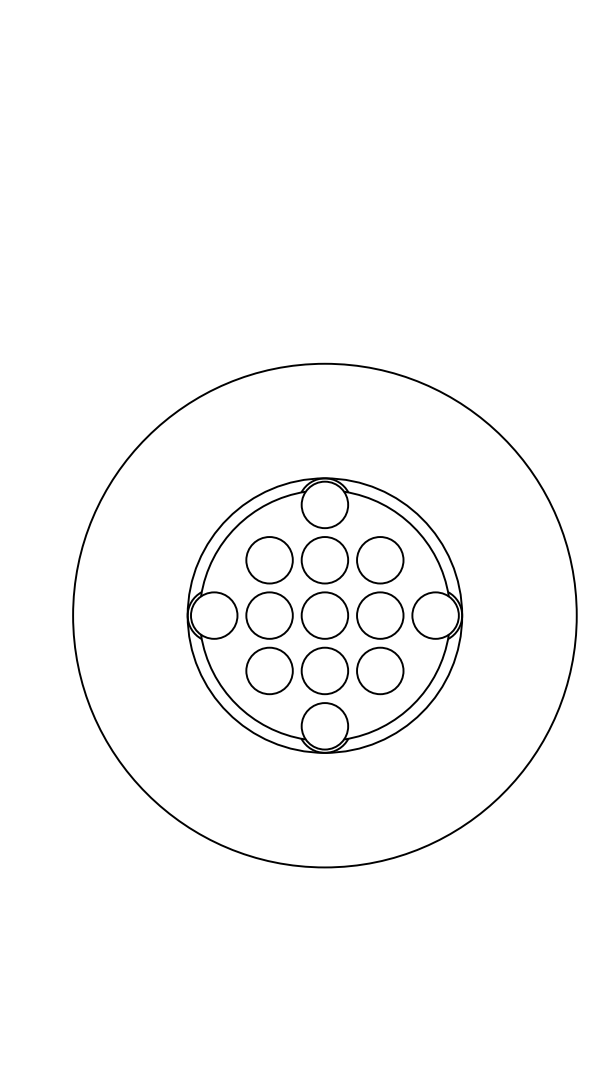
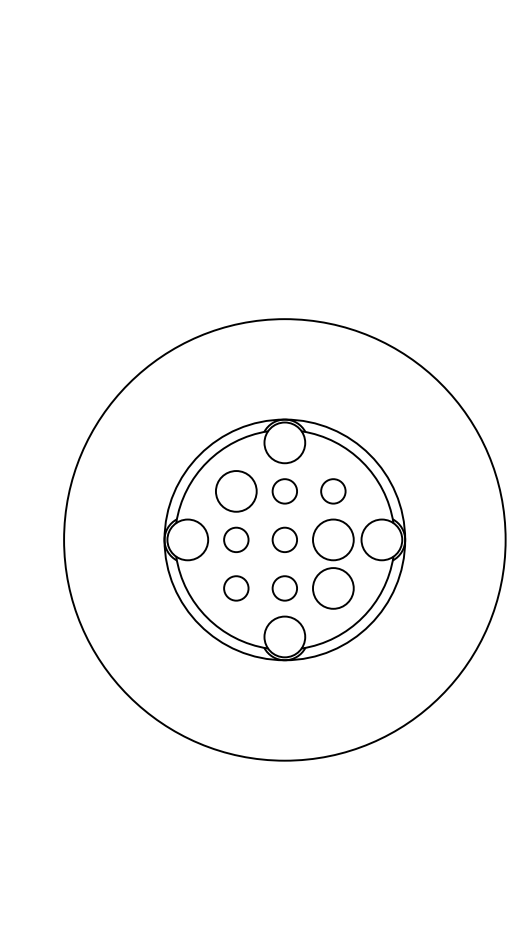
circle: (324, 560) -> (284, 491), size x0.6
circle: (380, 560) -> (333, 491), size x0.6
circle: (269, 615) -> (236, 539), size x0.6
circle: (324, 615) -> (284, 539), size x0.6
circle: (269, 670) -> (236, 588), size x0.6
circle: (324, 670) -> (284, 588), size x0.6

